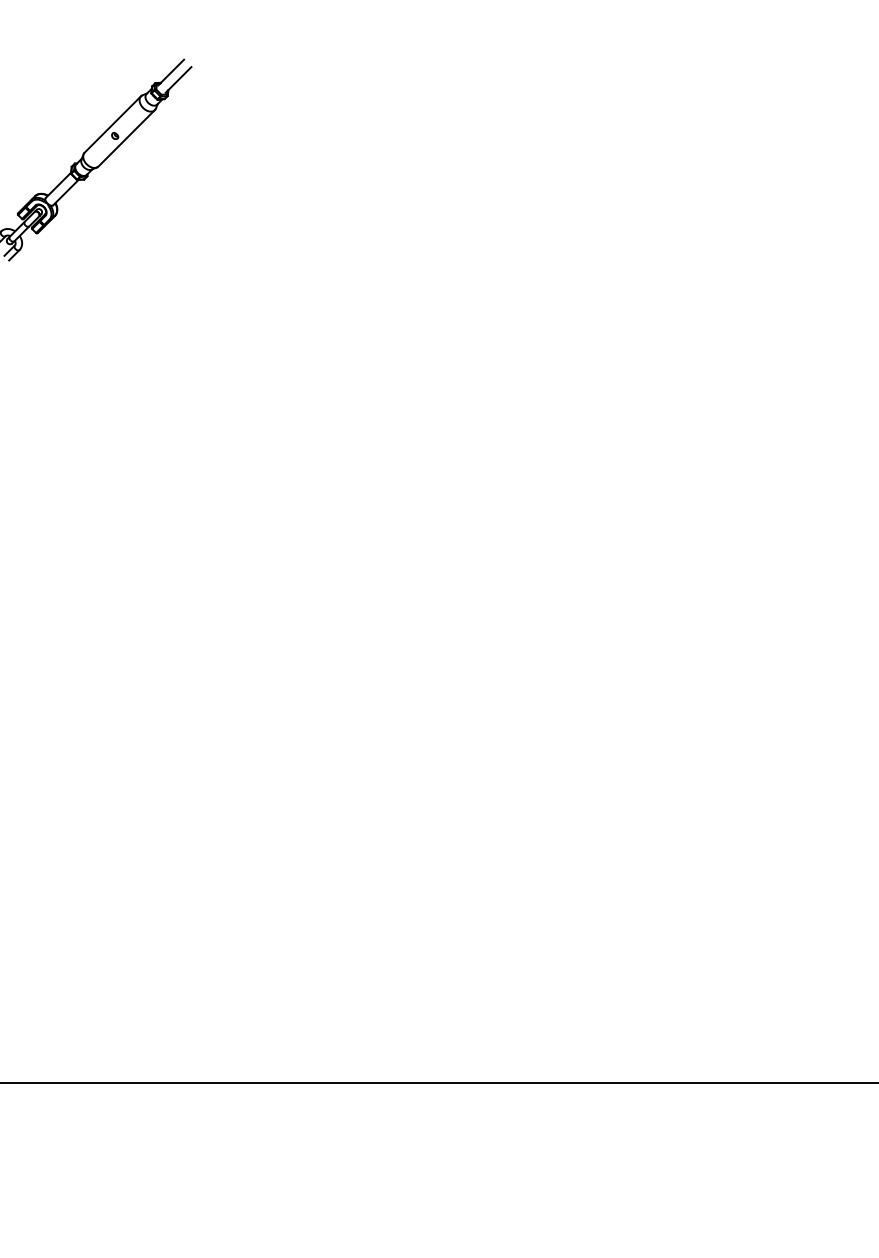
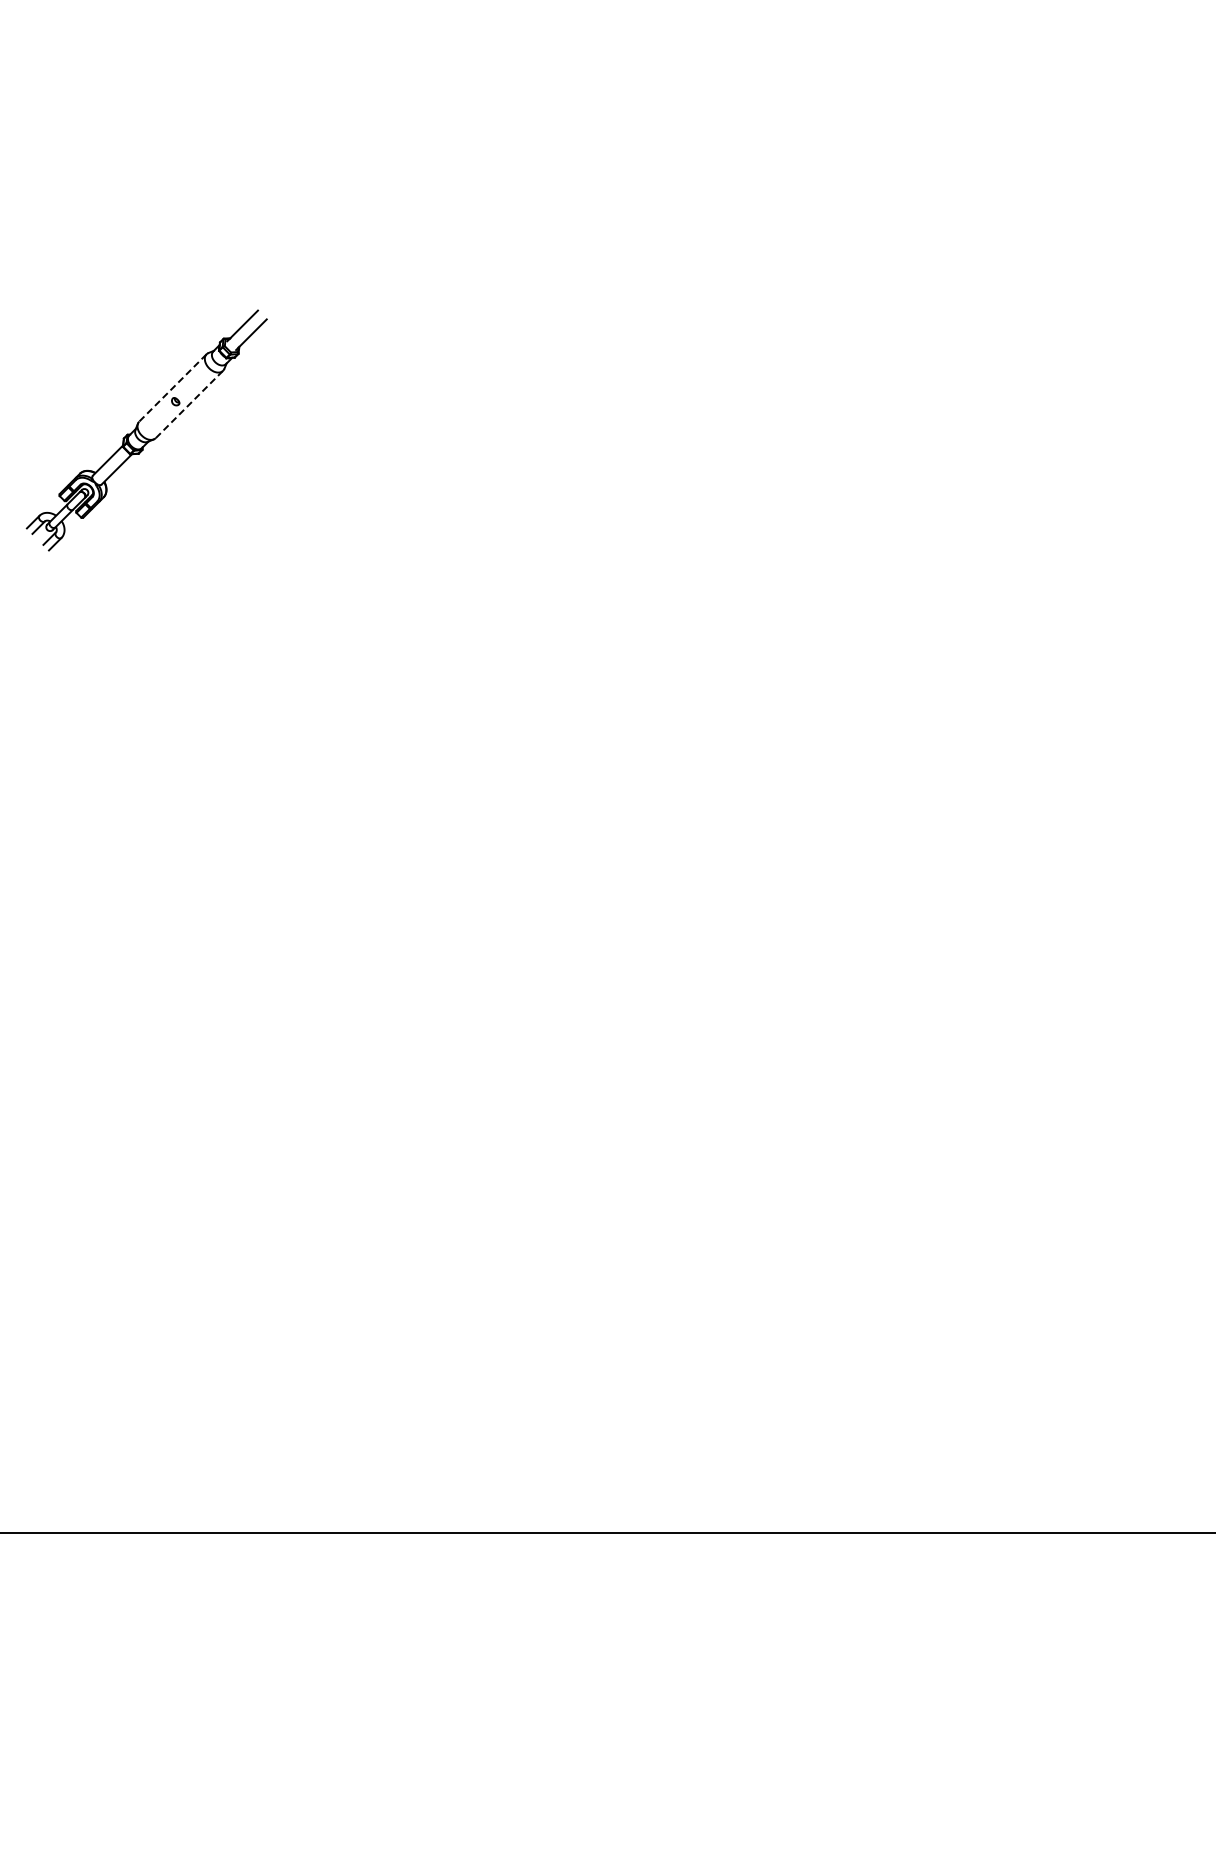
line: (112, 124) -> (172, 387), solid -> dashed
line: (126, 138) -> (189, 404), solid -> dashed

